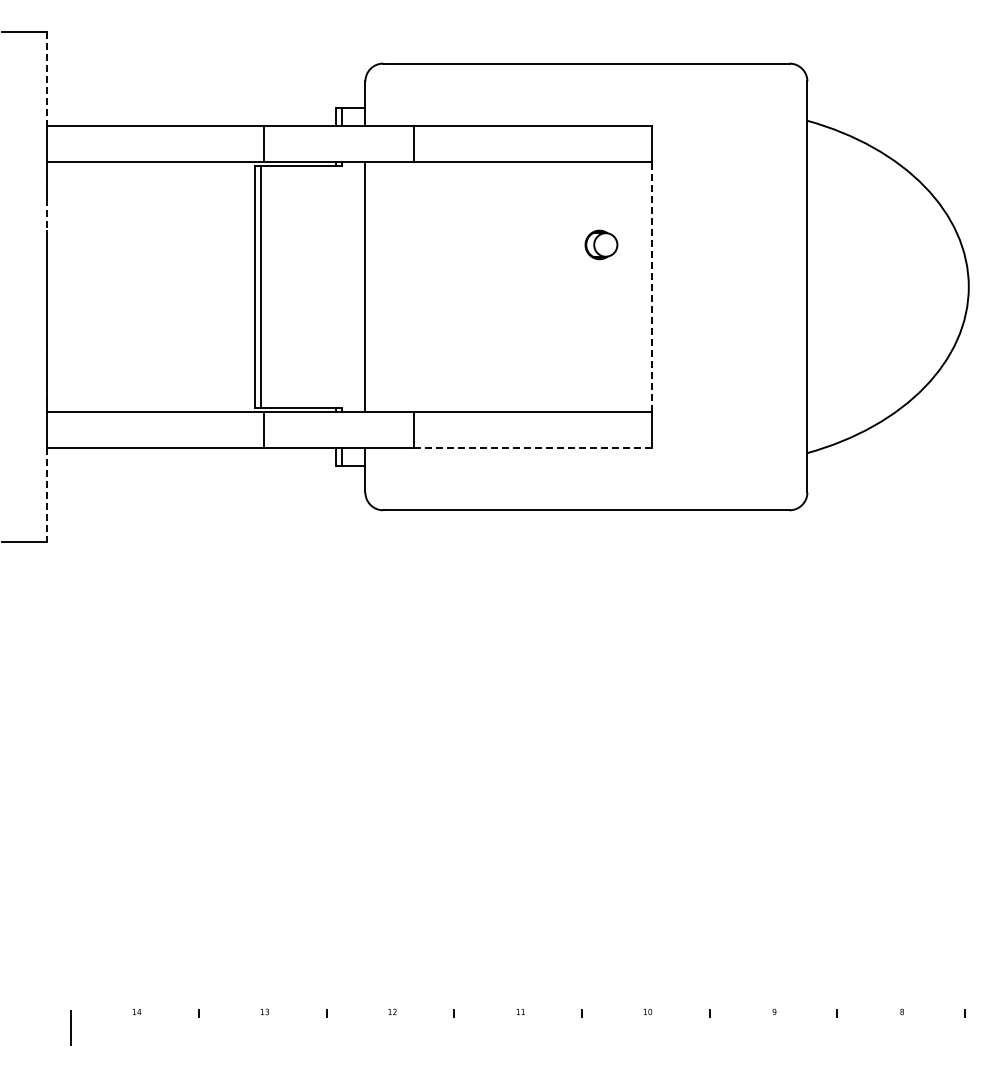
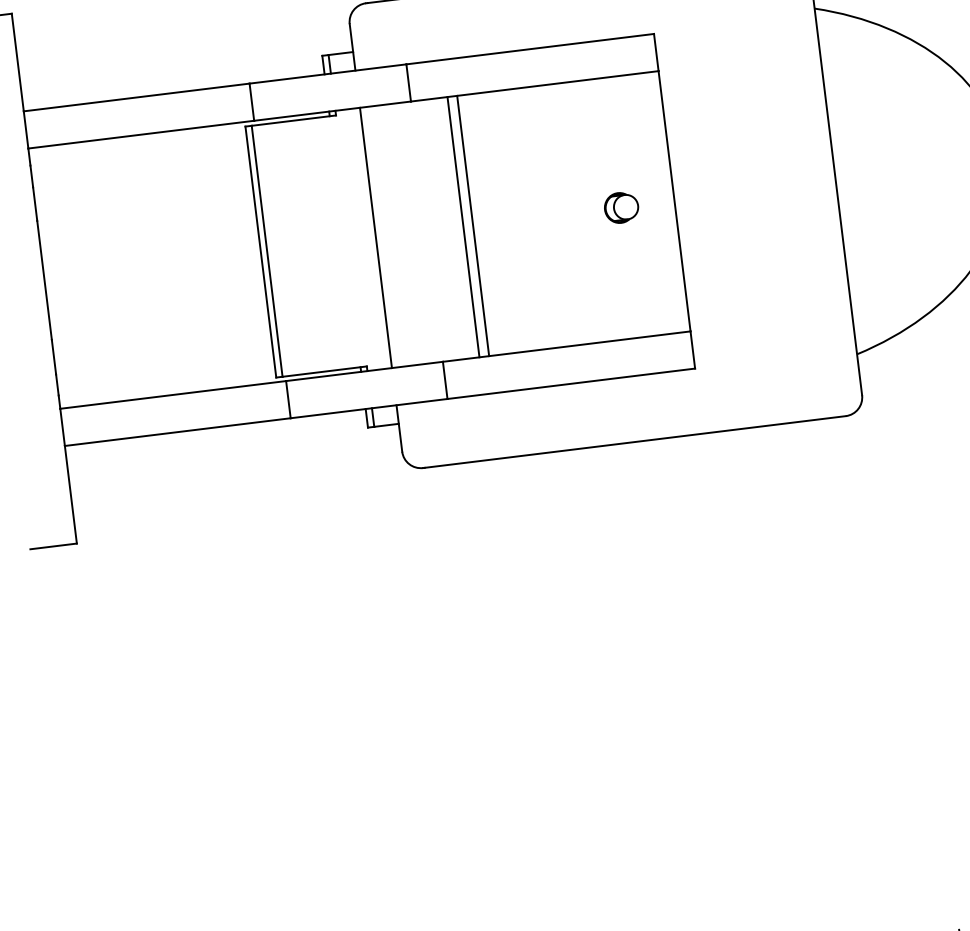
line: (46, 79) -> (17, 62), dashed -> solid
line: (46, 215) -> (35, 204), dashed -> solid
part: (601, 244) -> (621, 207), moved
line: (449, 286) -> (463, 226), added
line: (458, 286) -> (472, 225), added
line: (652, 286) -> (674, 200), dashed -> solid
line: (533, 447) -> (571, 383), dashed -> solid
line: (46, 494) -> (70, 494), dashed -> solid

